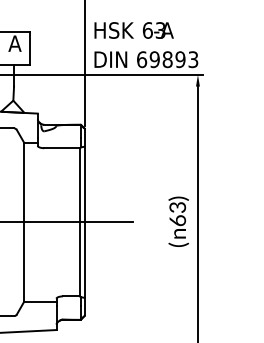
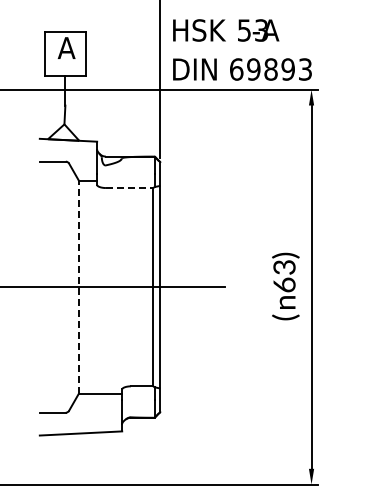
text: (147, 30) -> (244, 30), 63 -> 53
line: (61, 148) -> (129, 188), solid -> dashed
line: (23, 222) -> (78, 287), solid -> dashed

